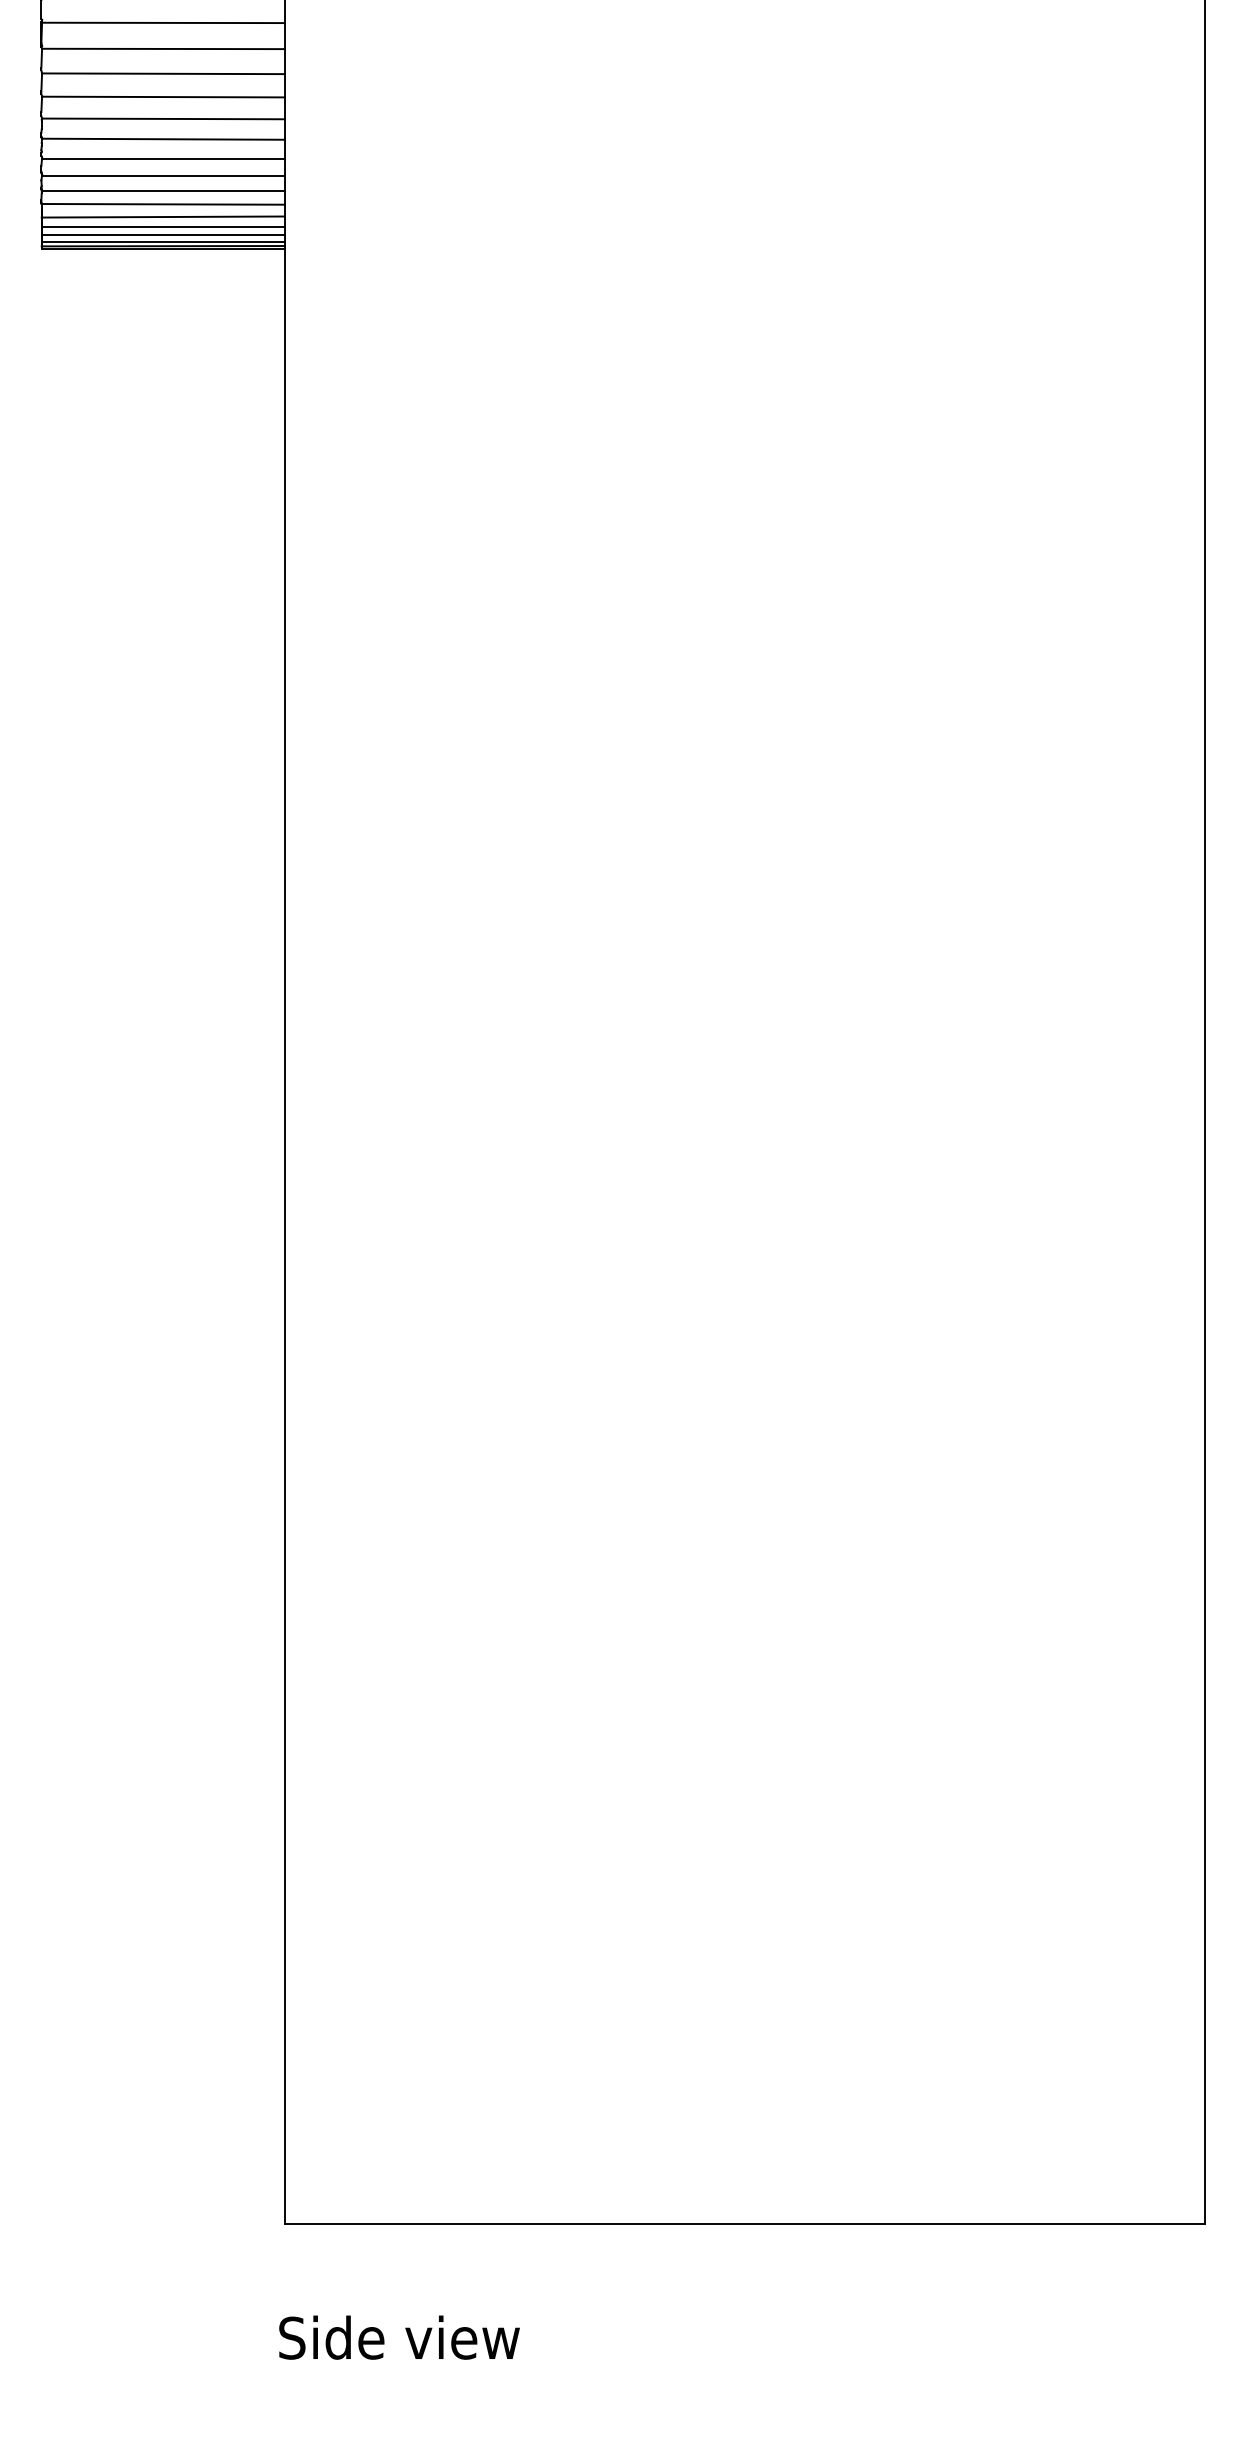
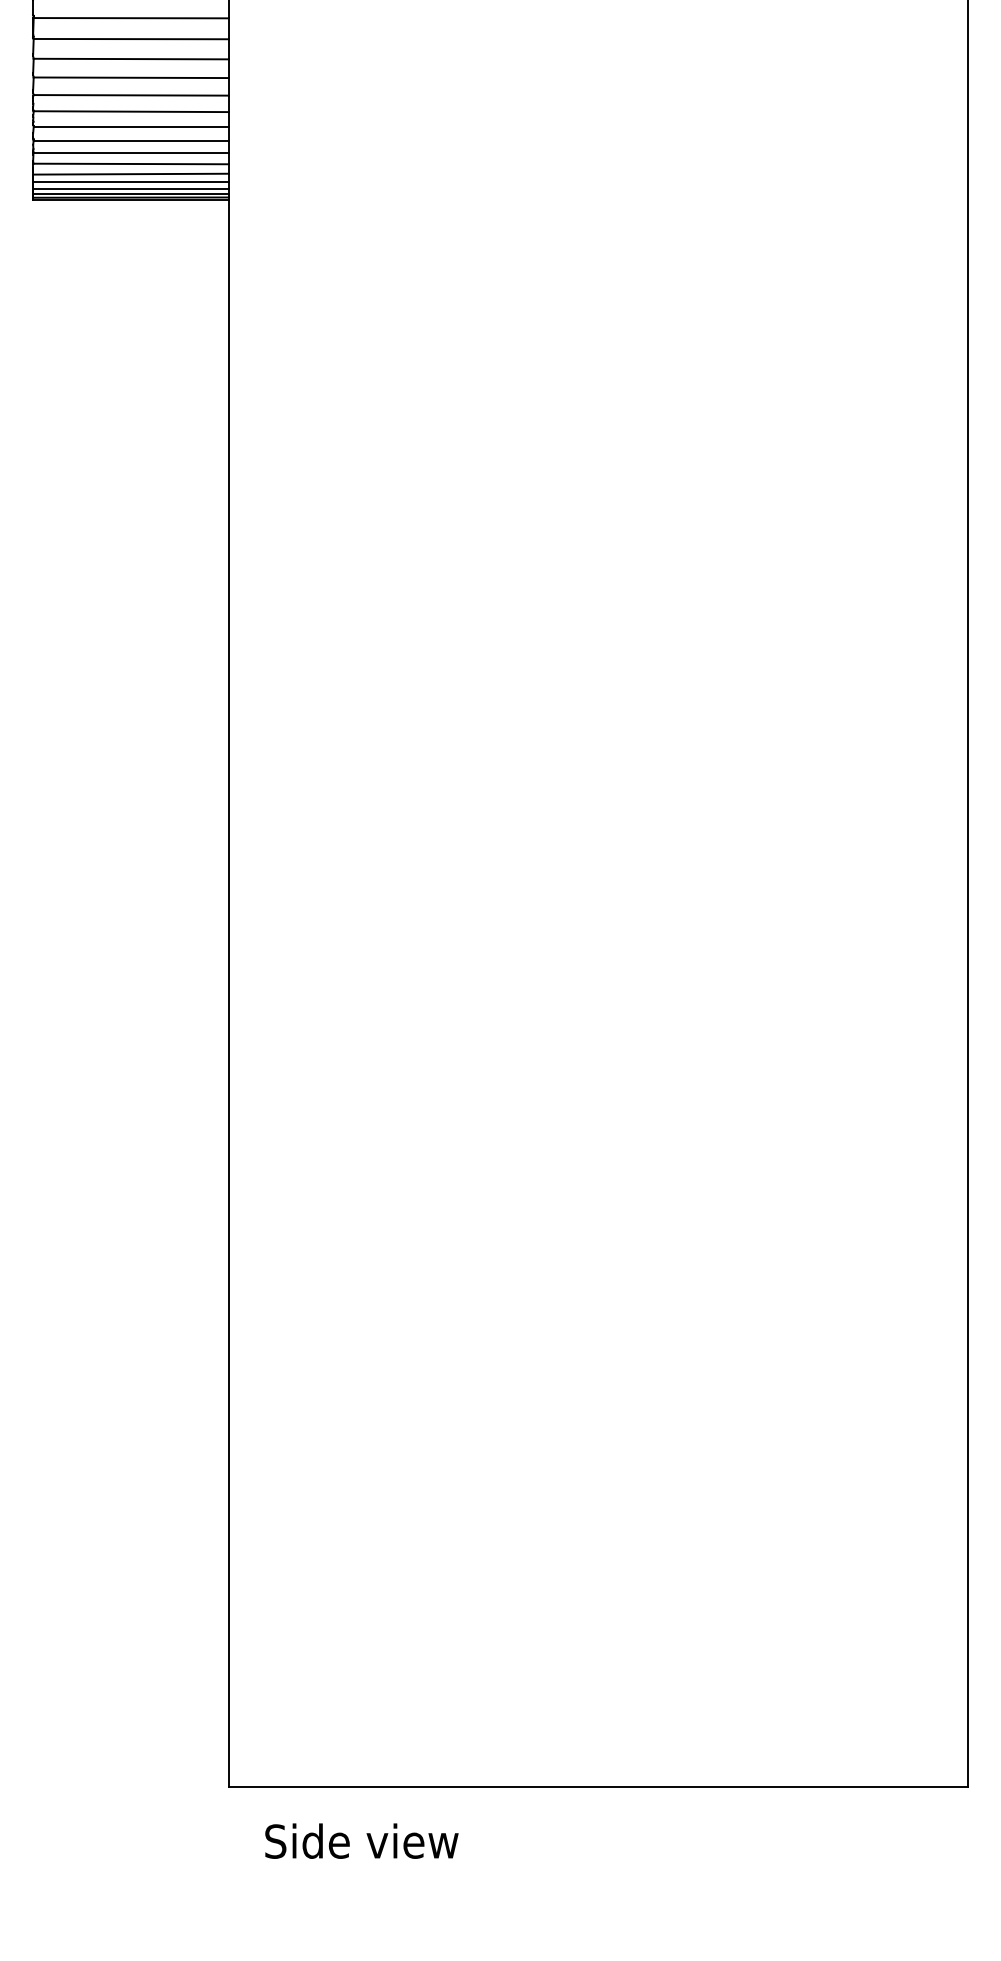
text: (398, 2336) -> (361, 1840), moved

